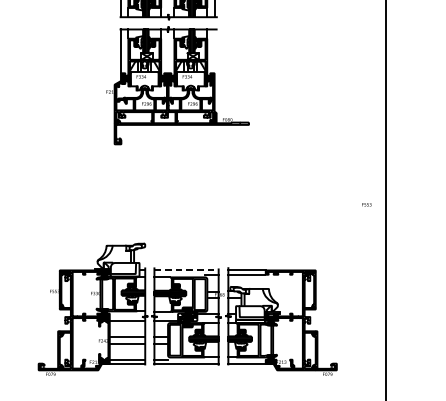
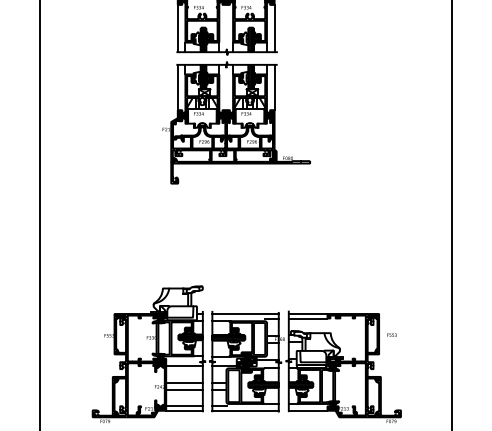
line: (214, 51) -> (274, 87), added
text: (366, 204) -> (391, 334), moved
line: (187, 269) -> (246, 313), dashed -> solid

